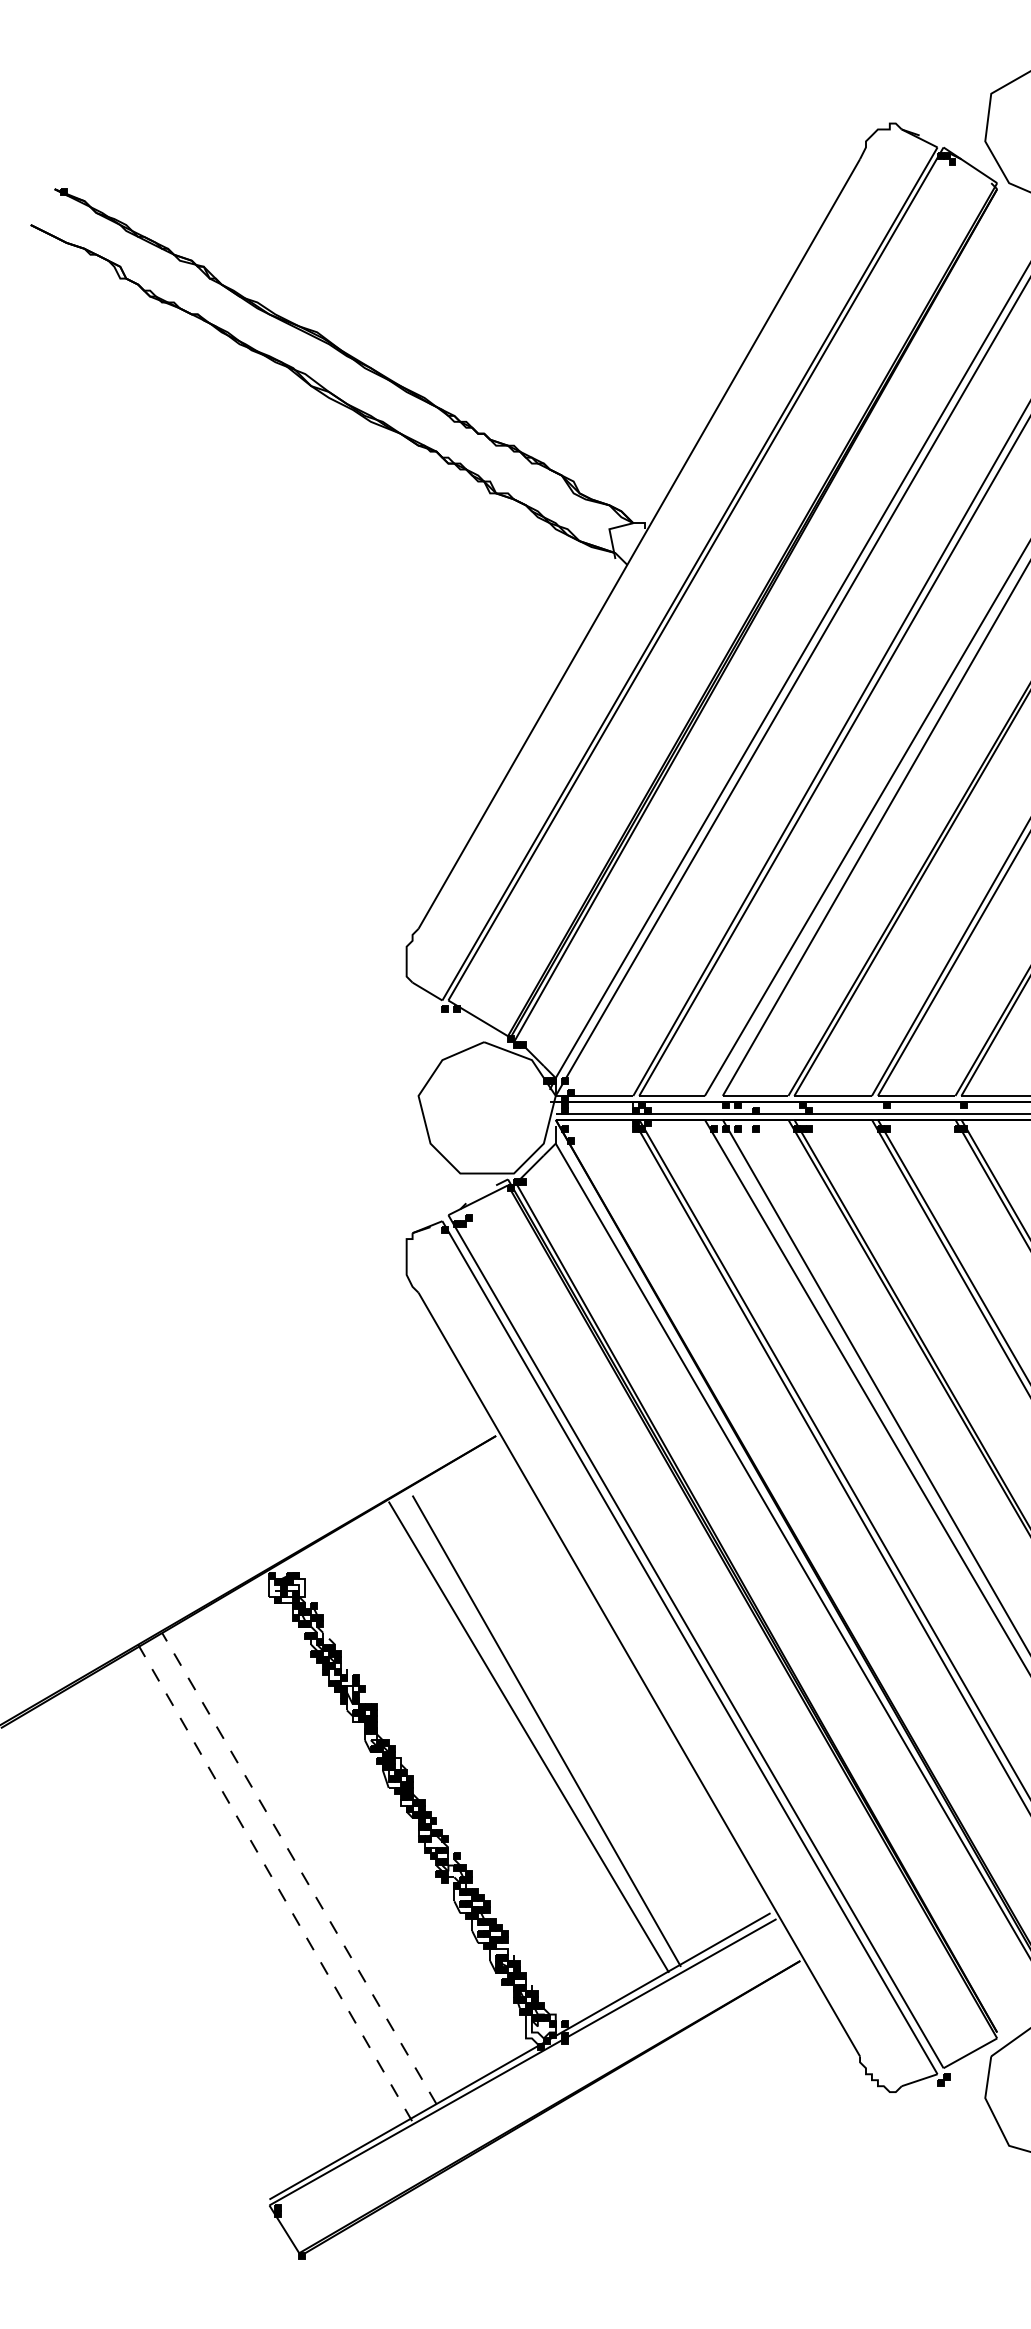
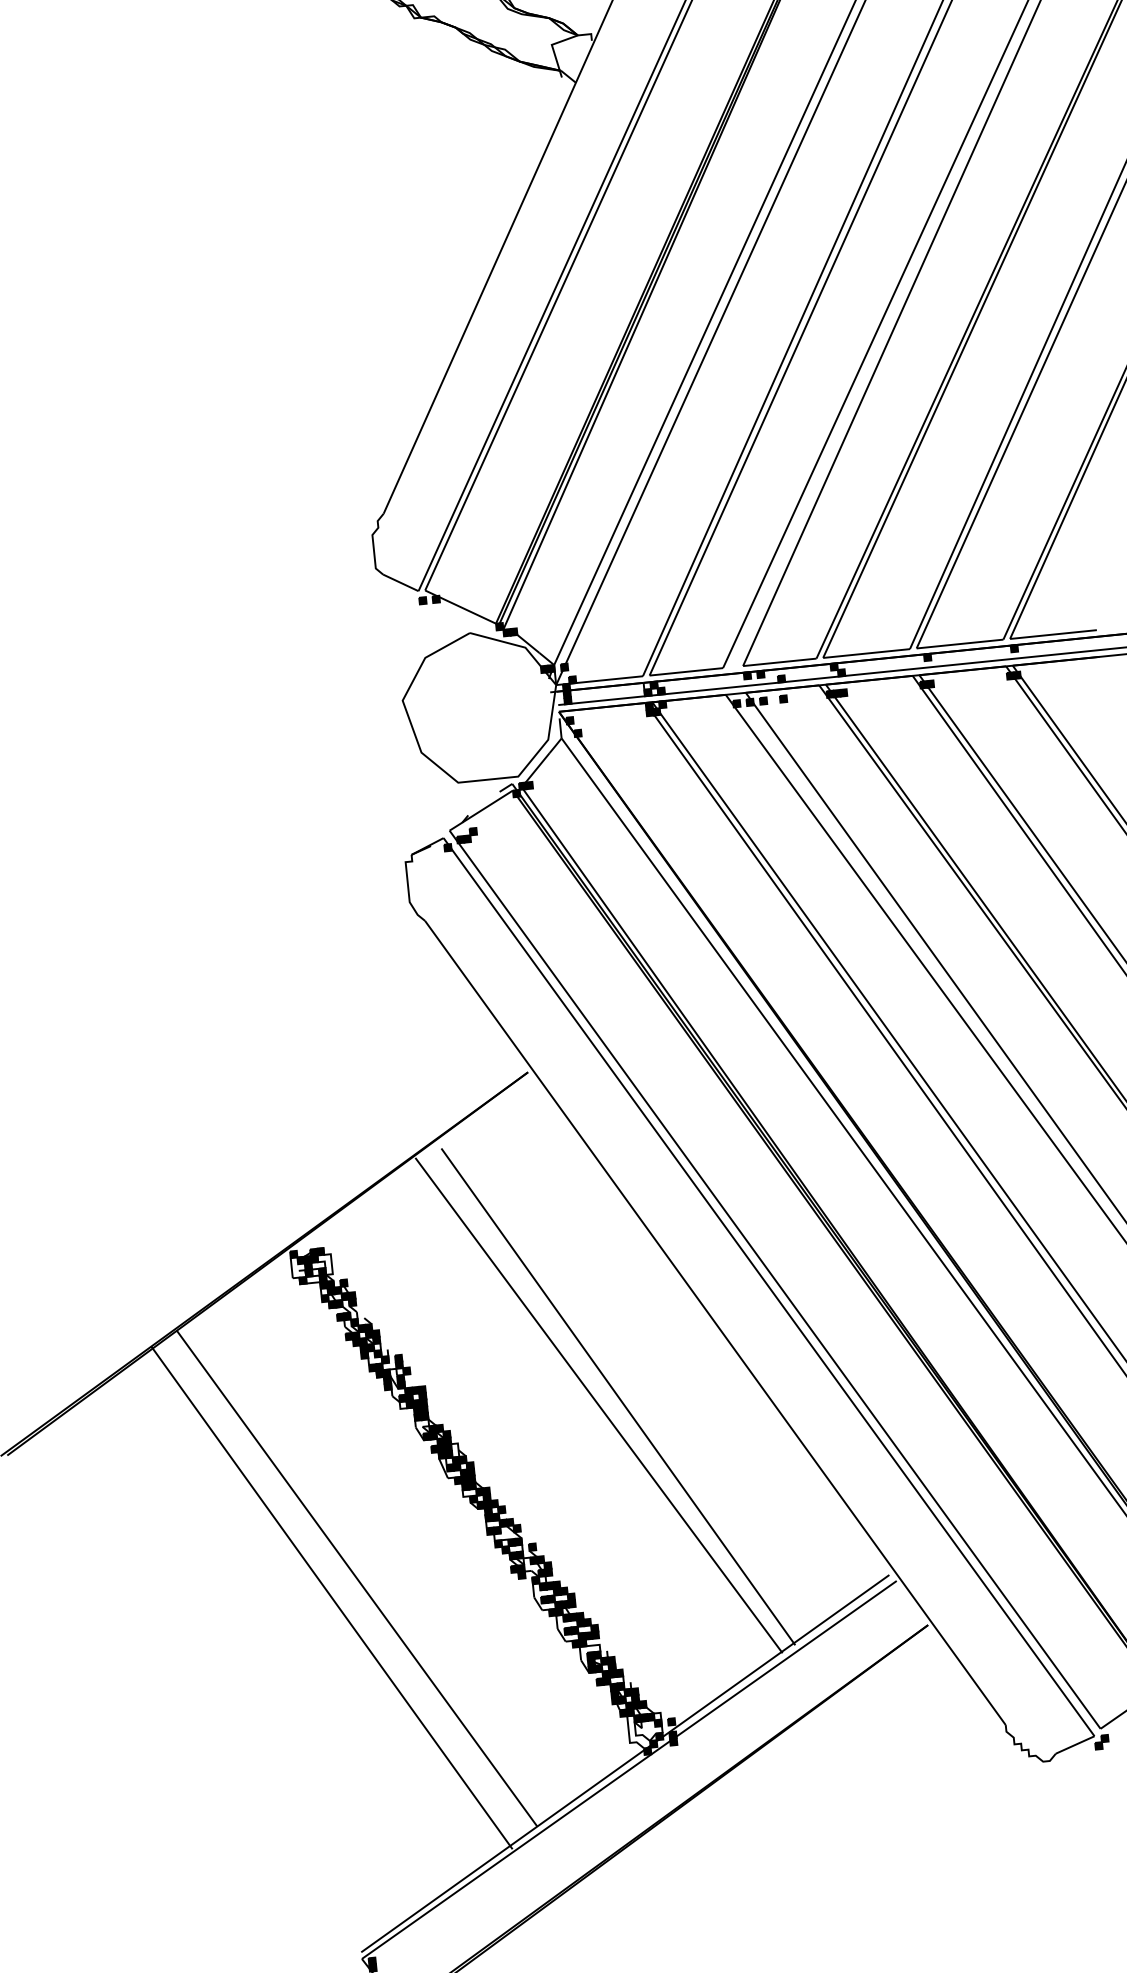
line: (299, 1868) -> (357, 1578), dashed -> solid
line: (275, 1883) -> (332, 1598), dashed -> solid

